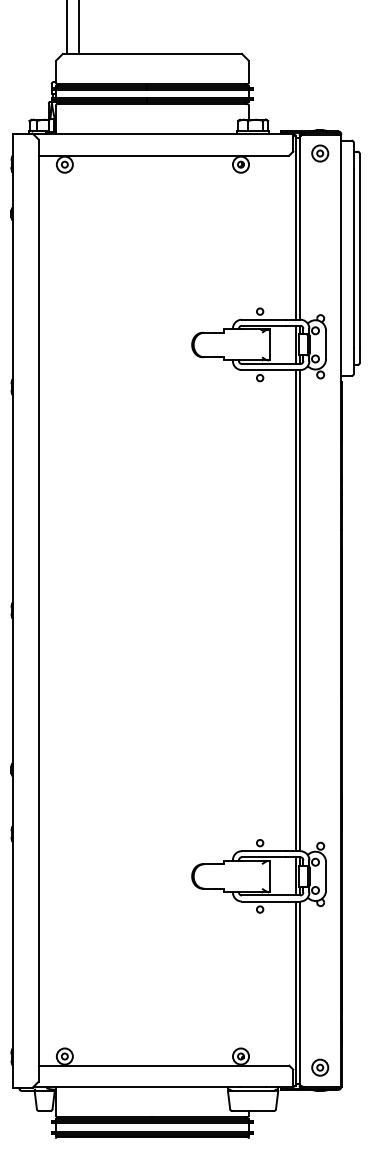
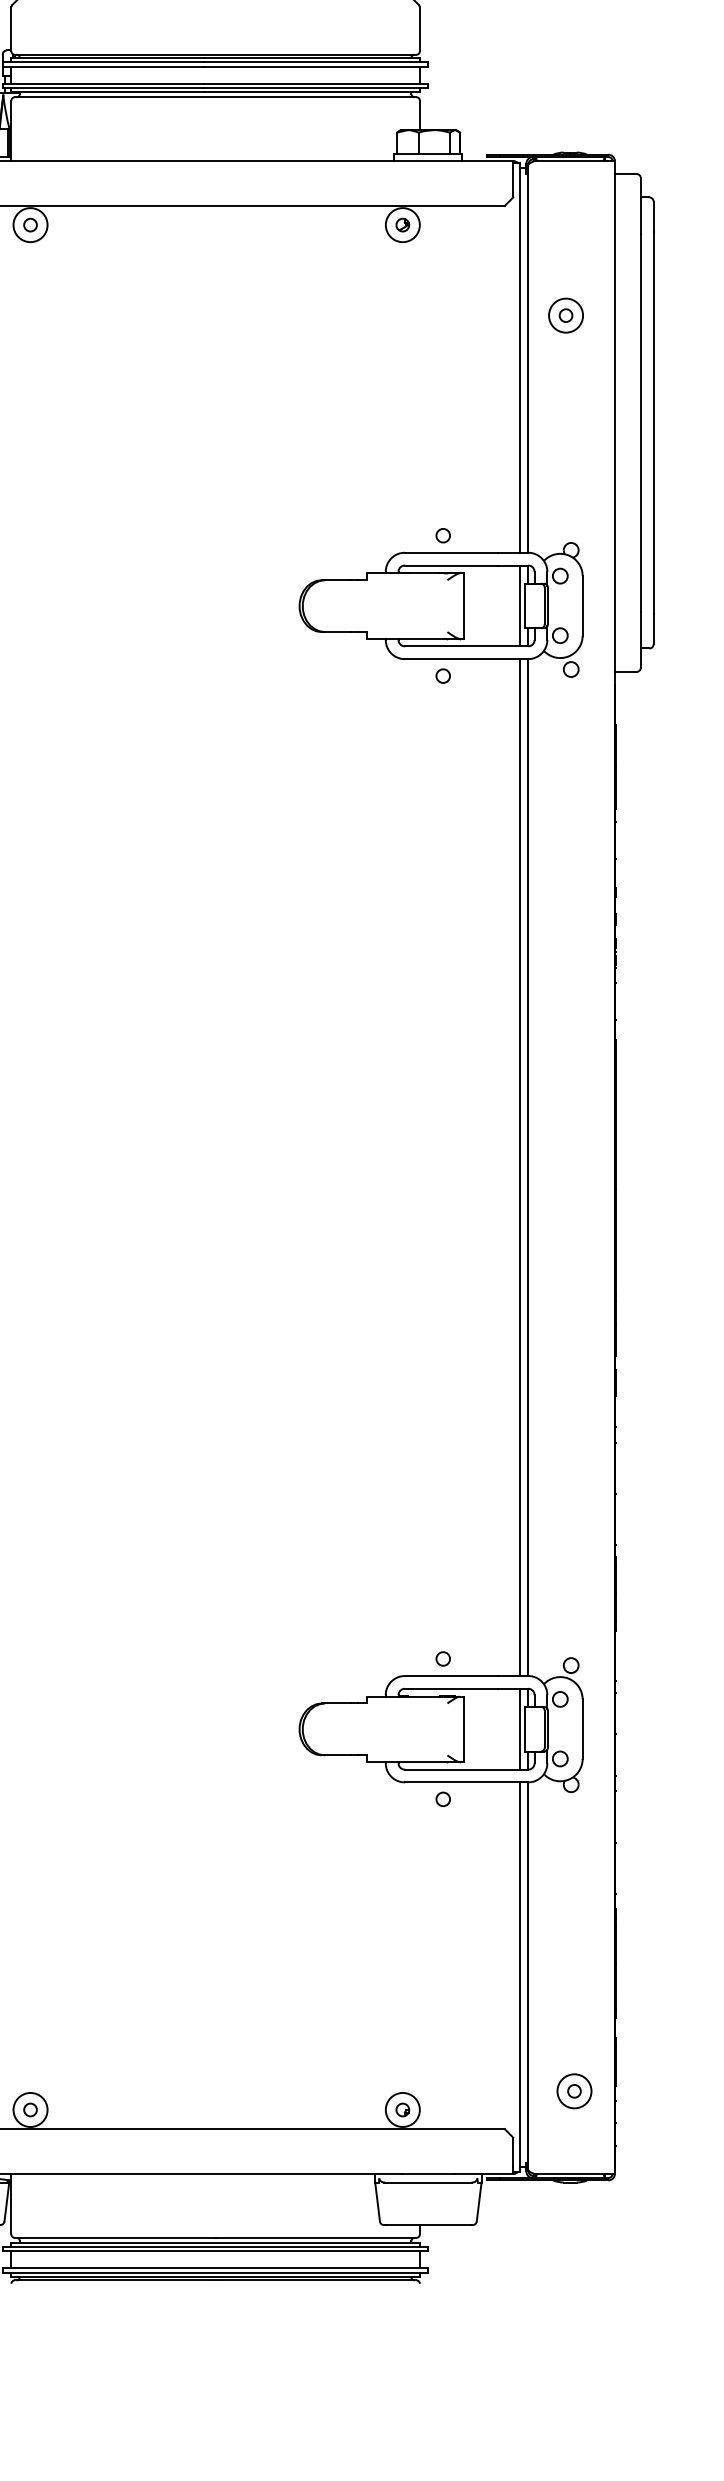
part: (320, 153) -> (566, 315), moved
part: (320, 1067) -> (575, 2090), moved

